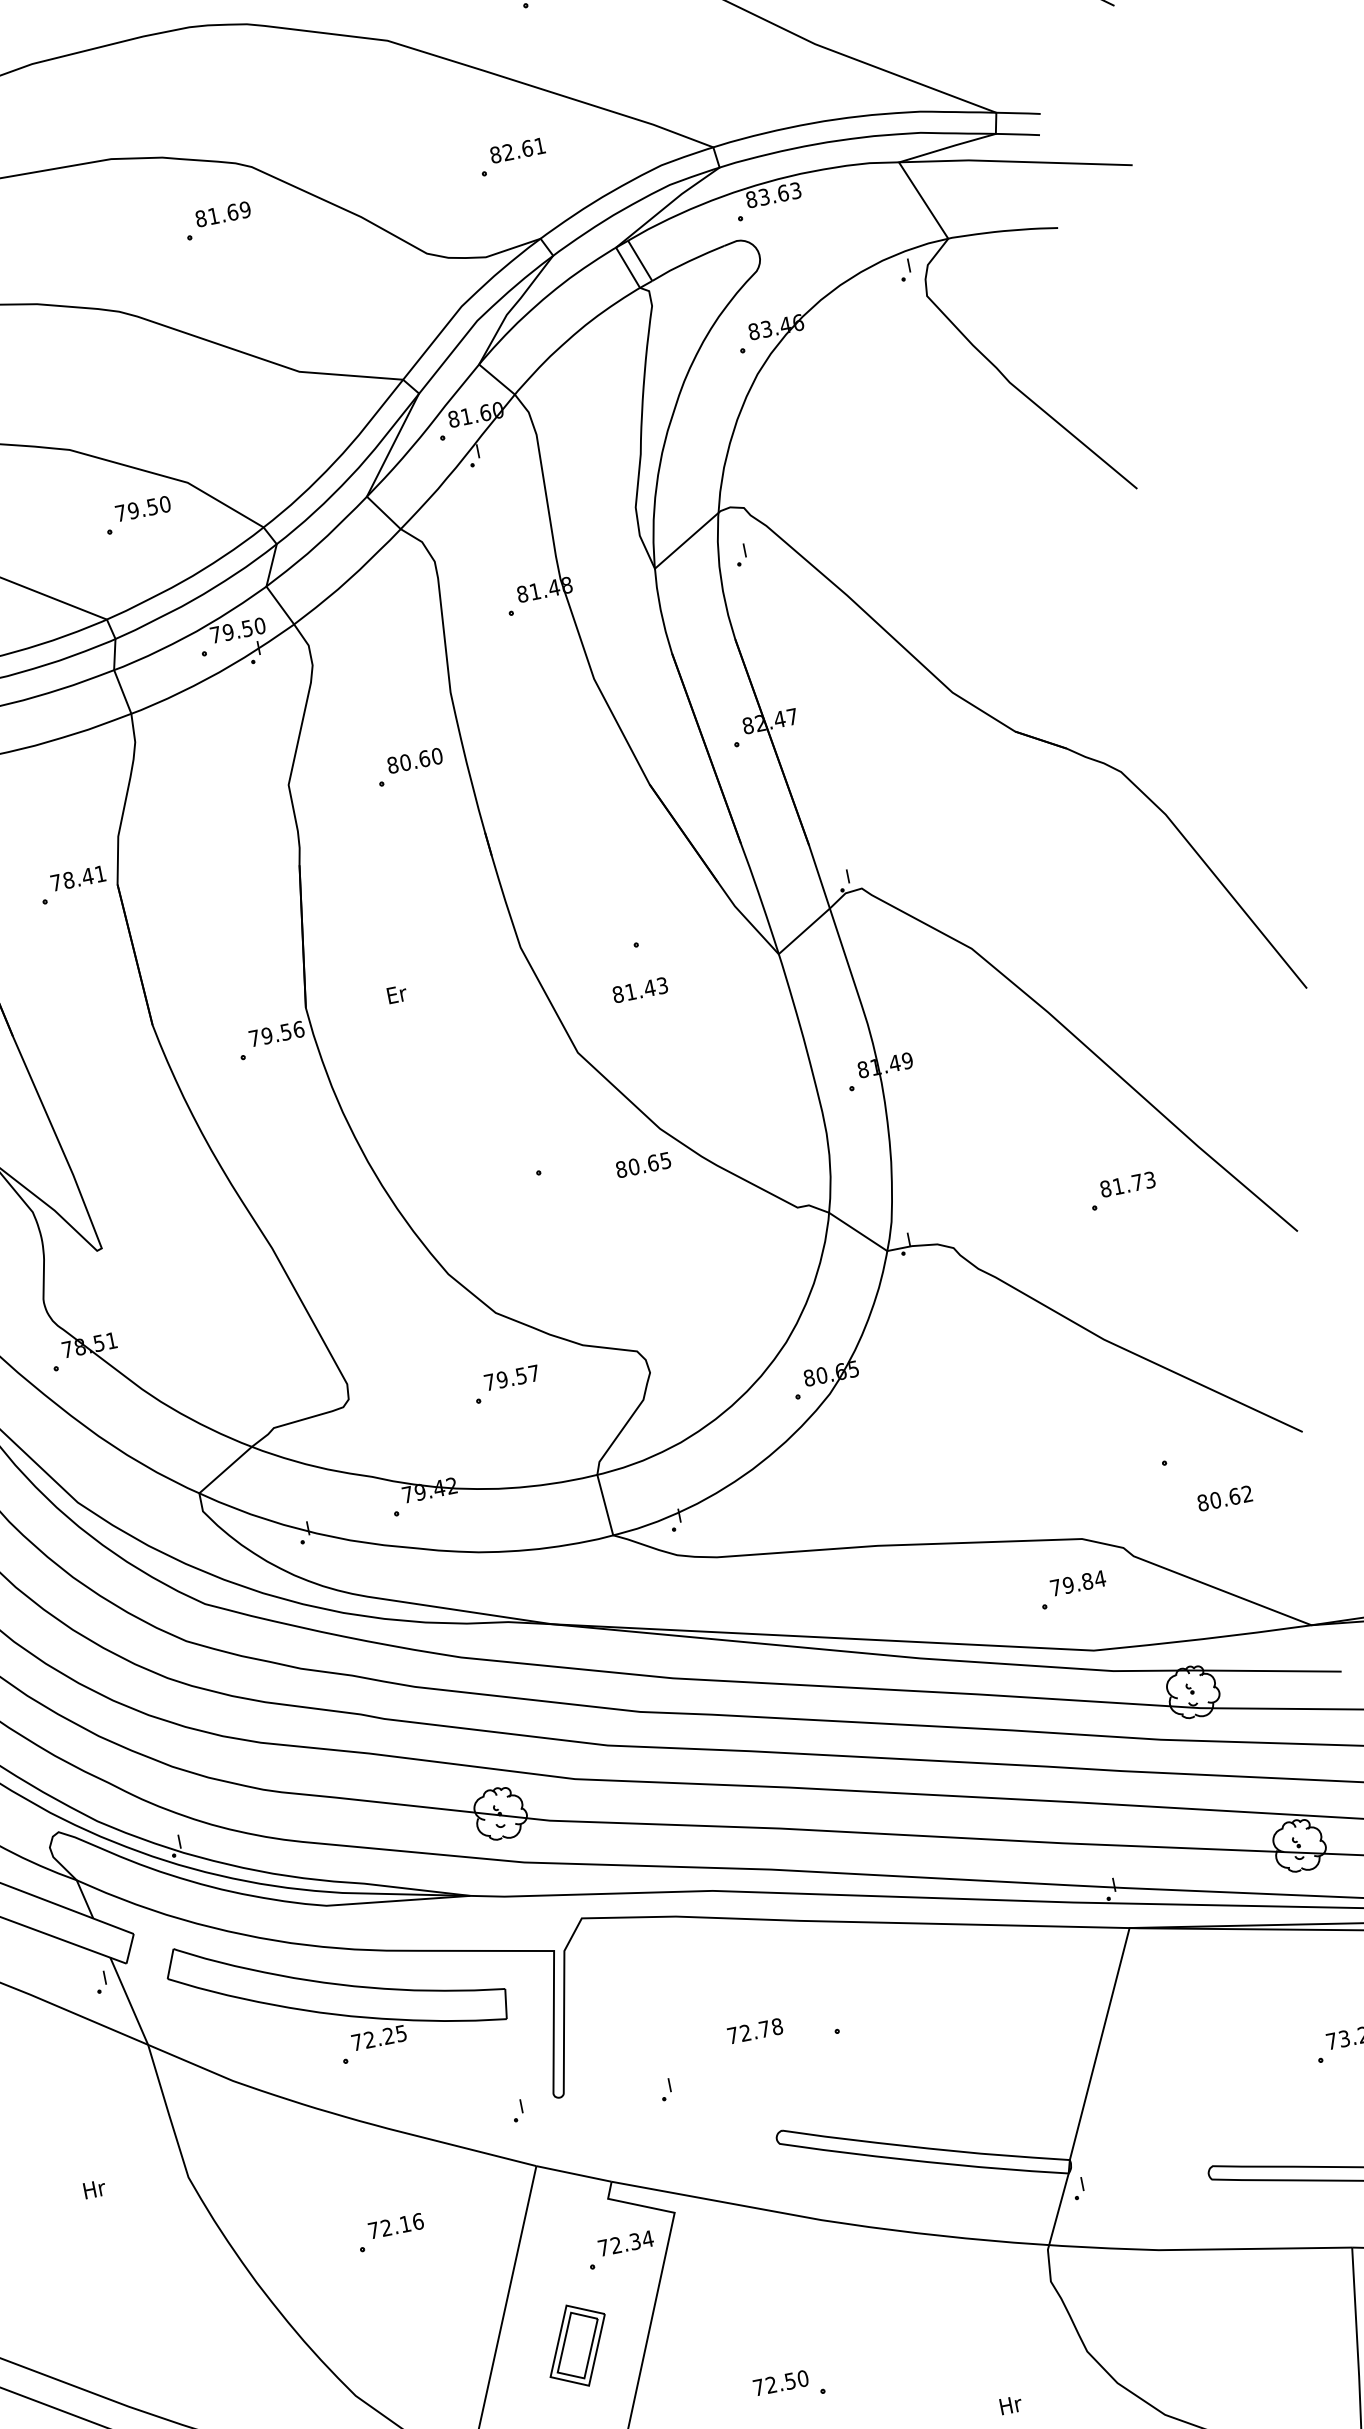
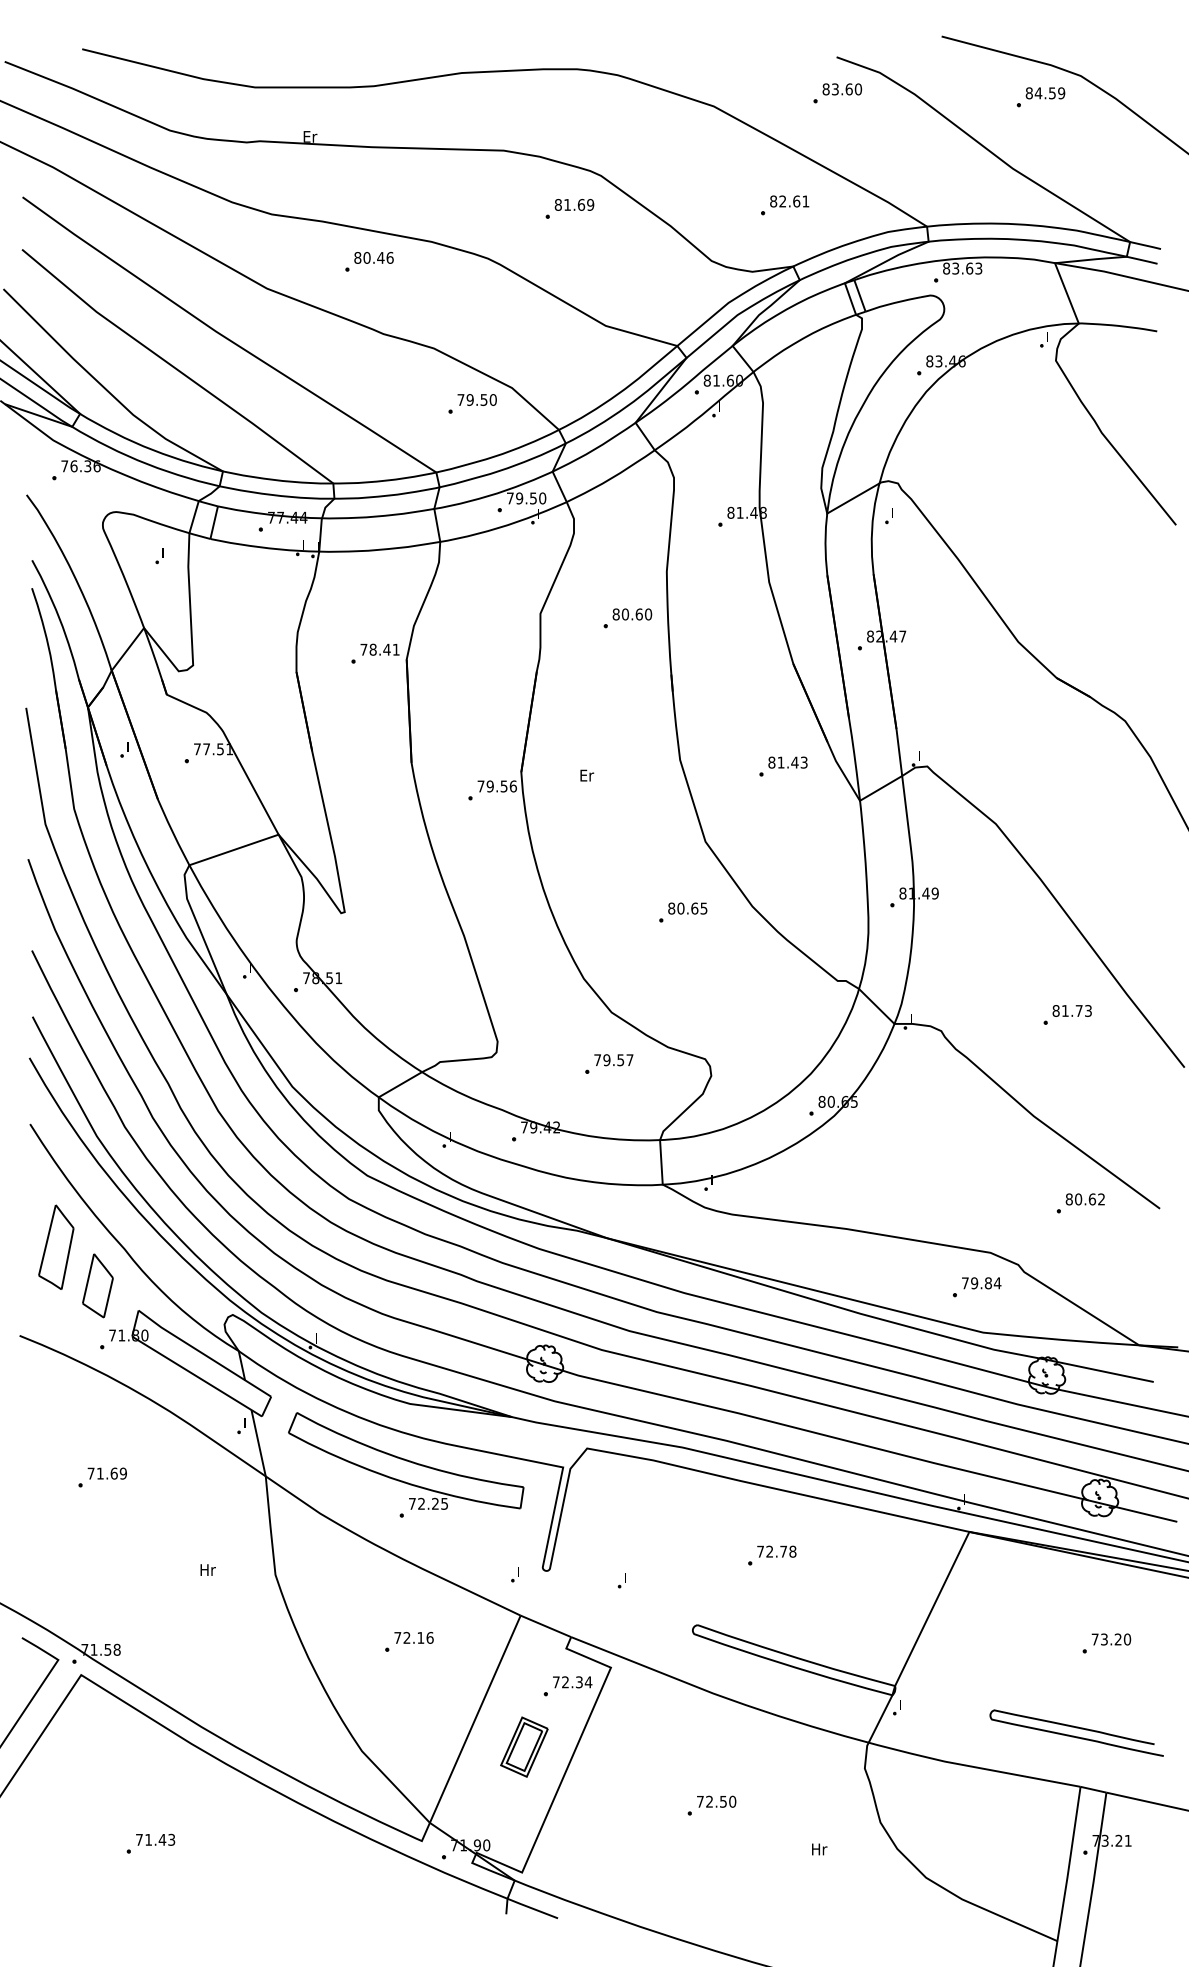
text: (639, 990) -> (787, 762), moved
text: (643, 1165) -> (687, 908), moved
text: (1223, 1498) -> (1084, 1199), moved
text: (754, 2030) -> (776, 1551), moved
text: (780, 2382) -> (716, 1801), moved

